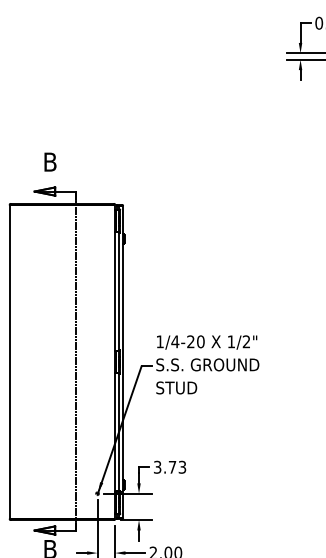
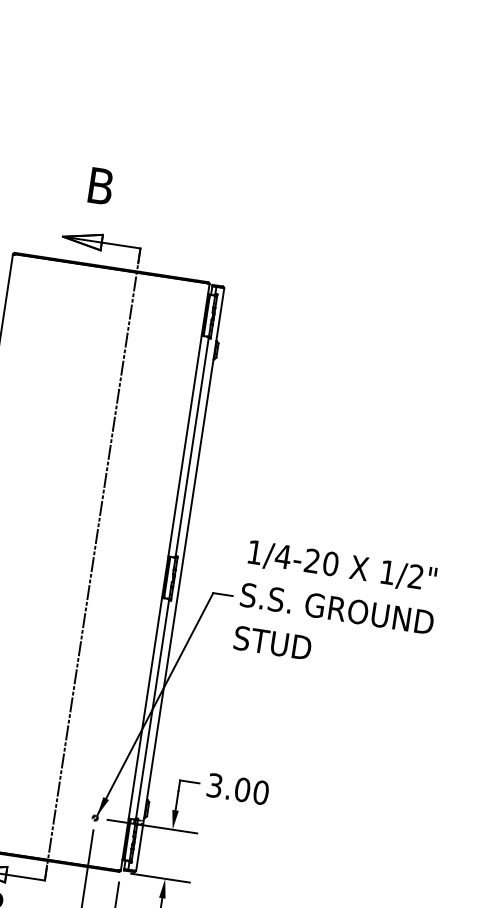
text: (177, 466) -> (252, 789), 3.73 -> 3.00

